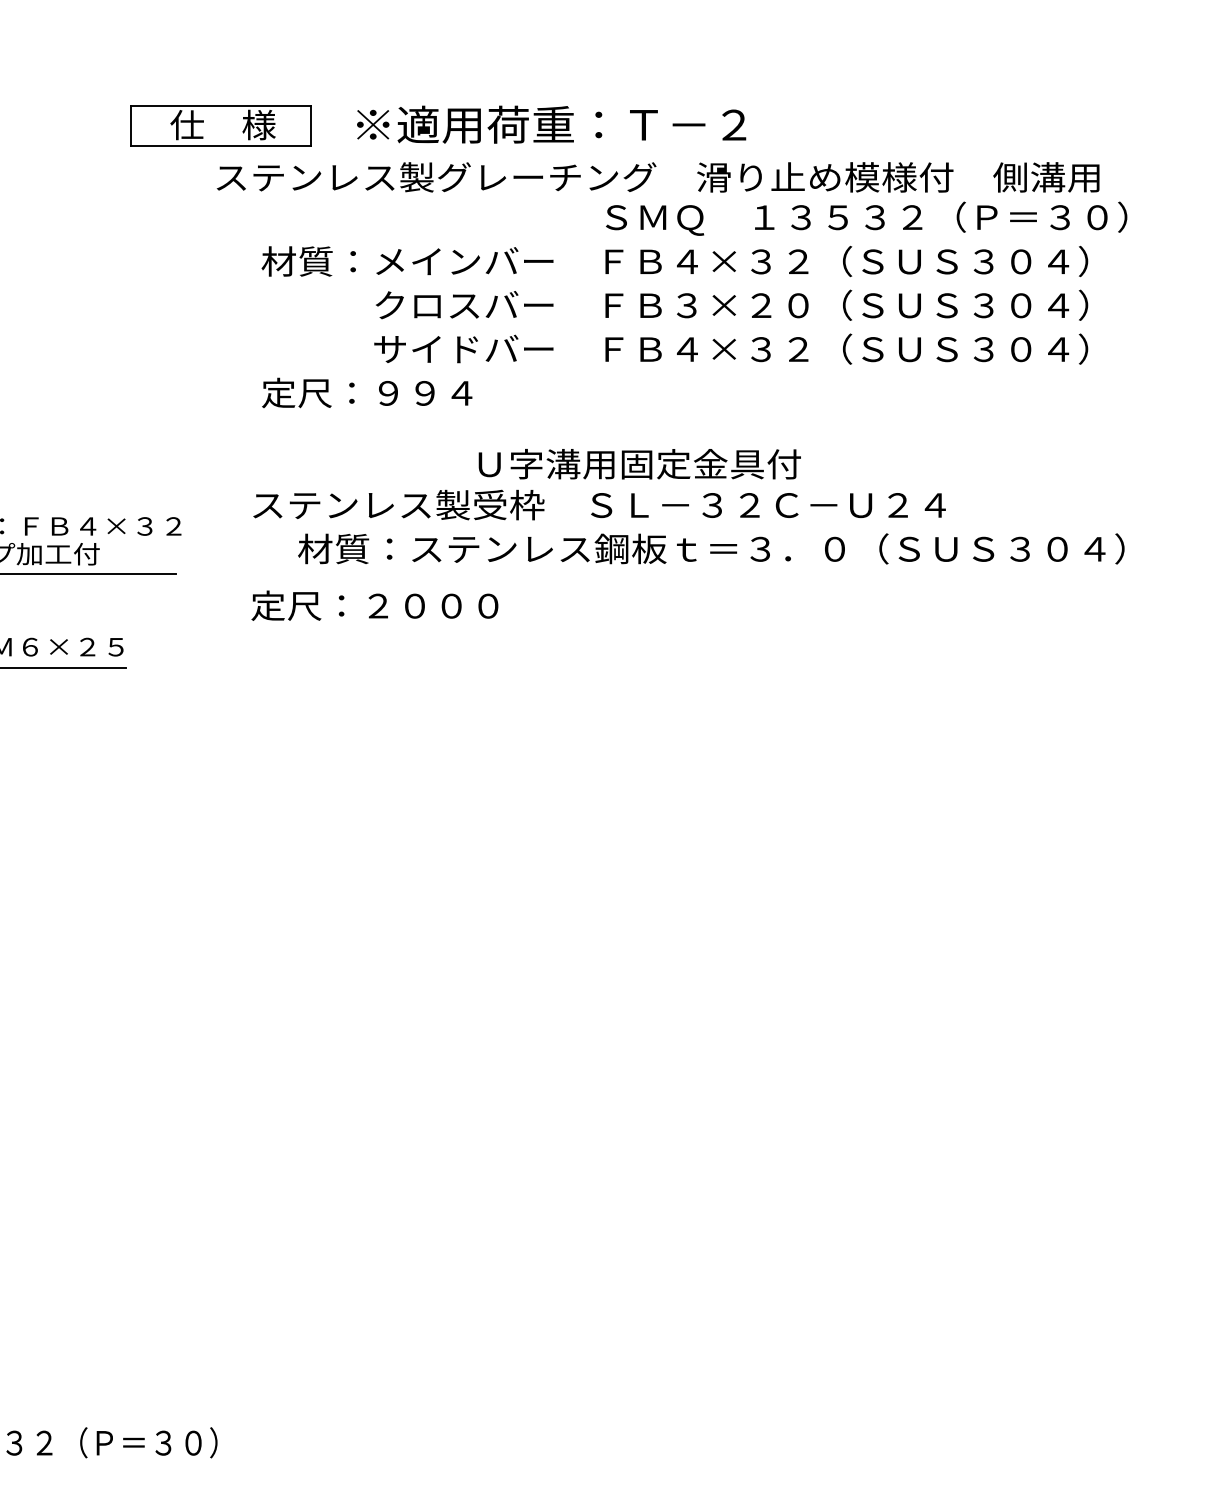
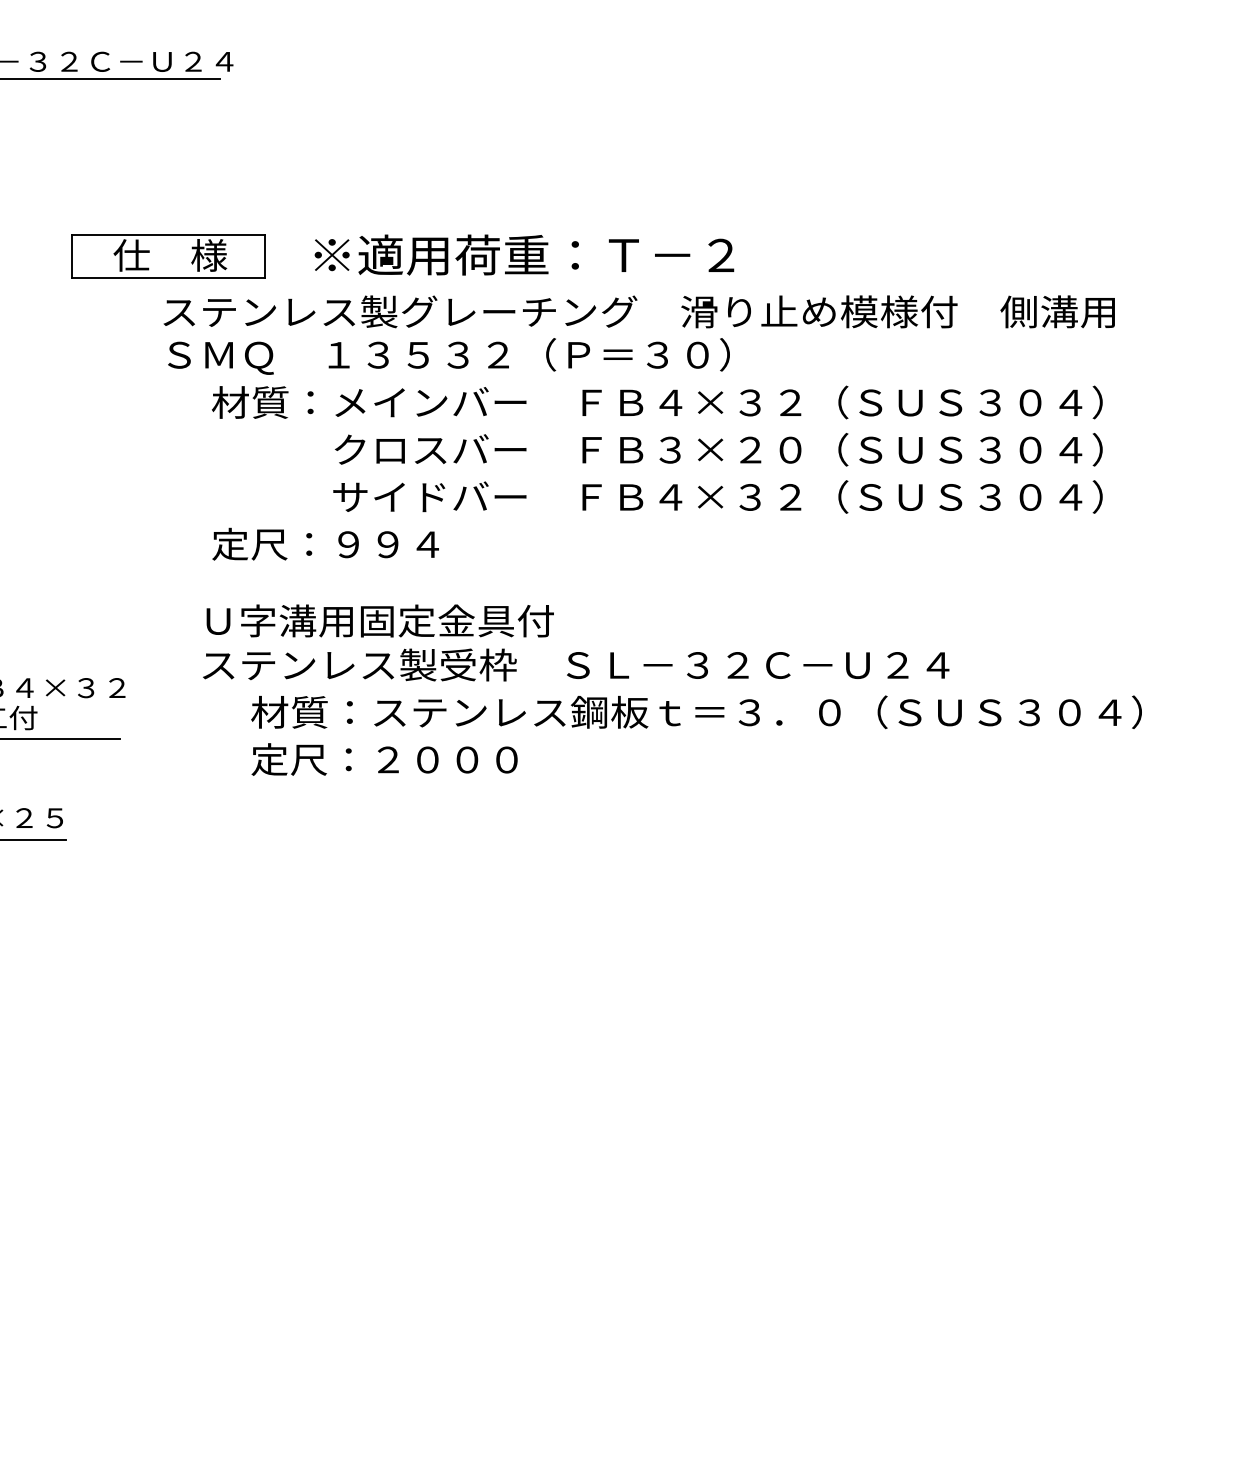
text: (866, 218) -> (448, 356), moved
text: (639, 464) -> (379, 621), moved
text: (374, 605) -> (384, 759), moved

